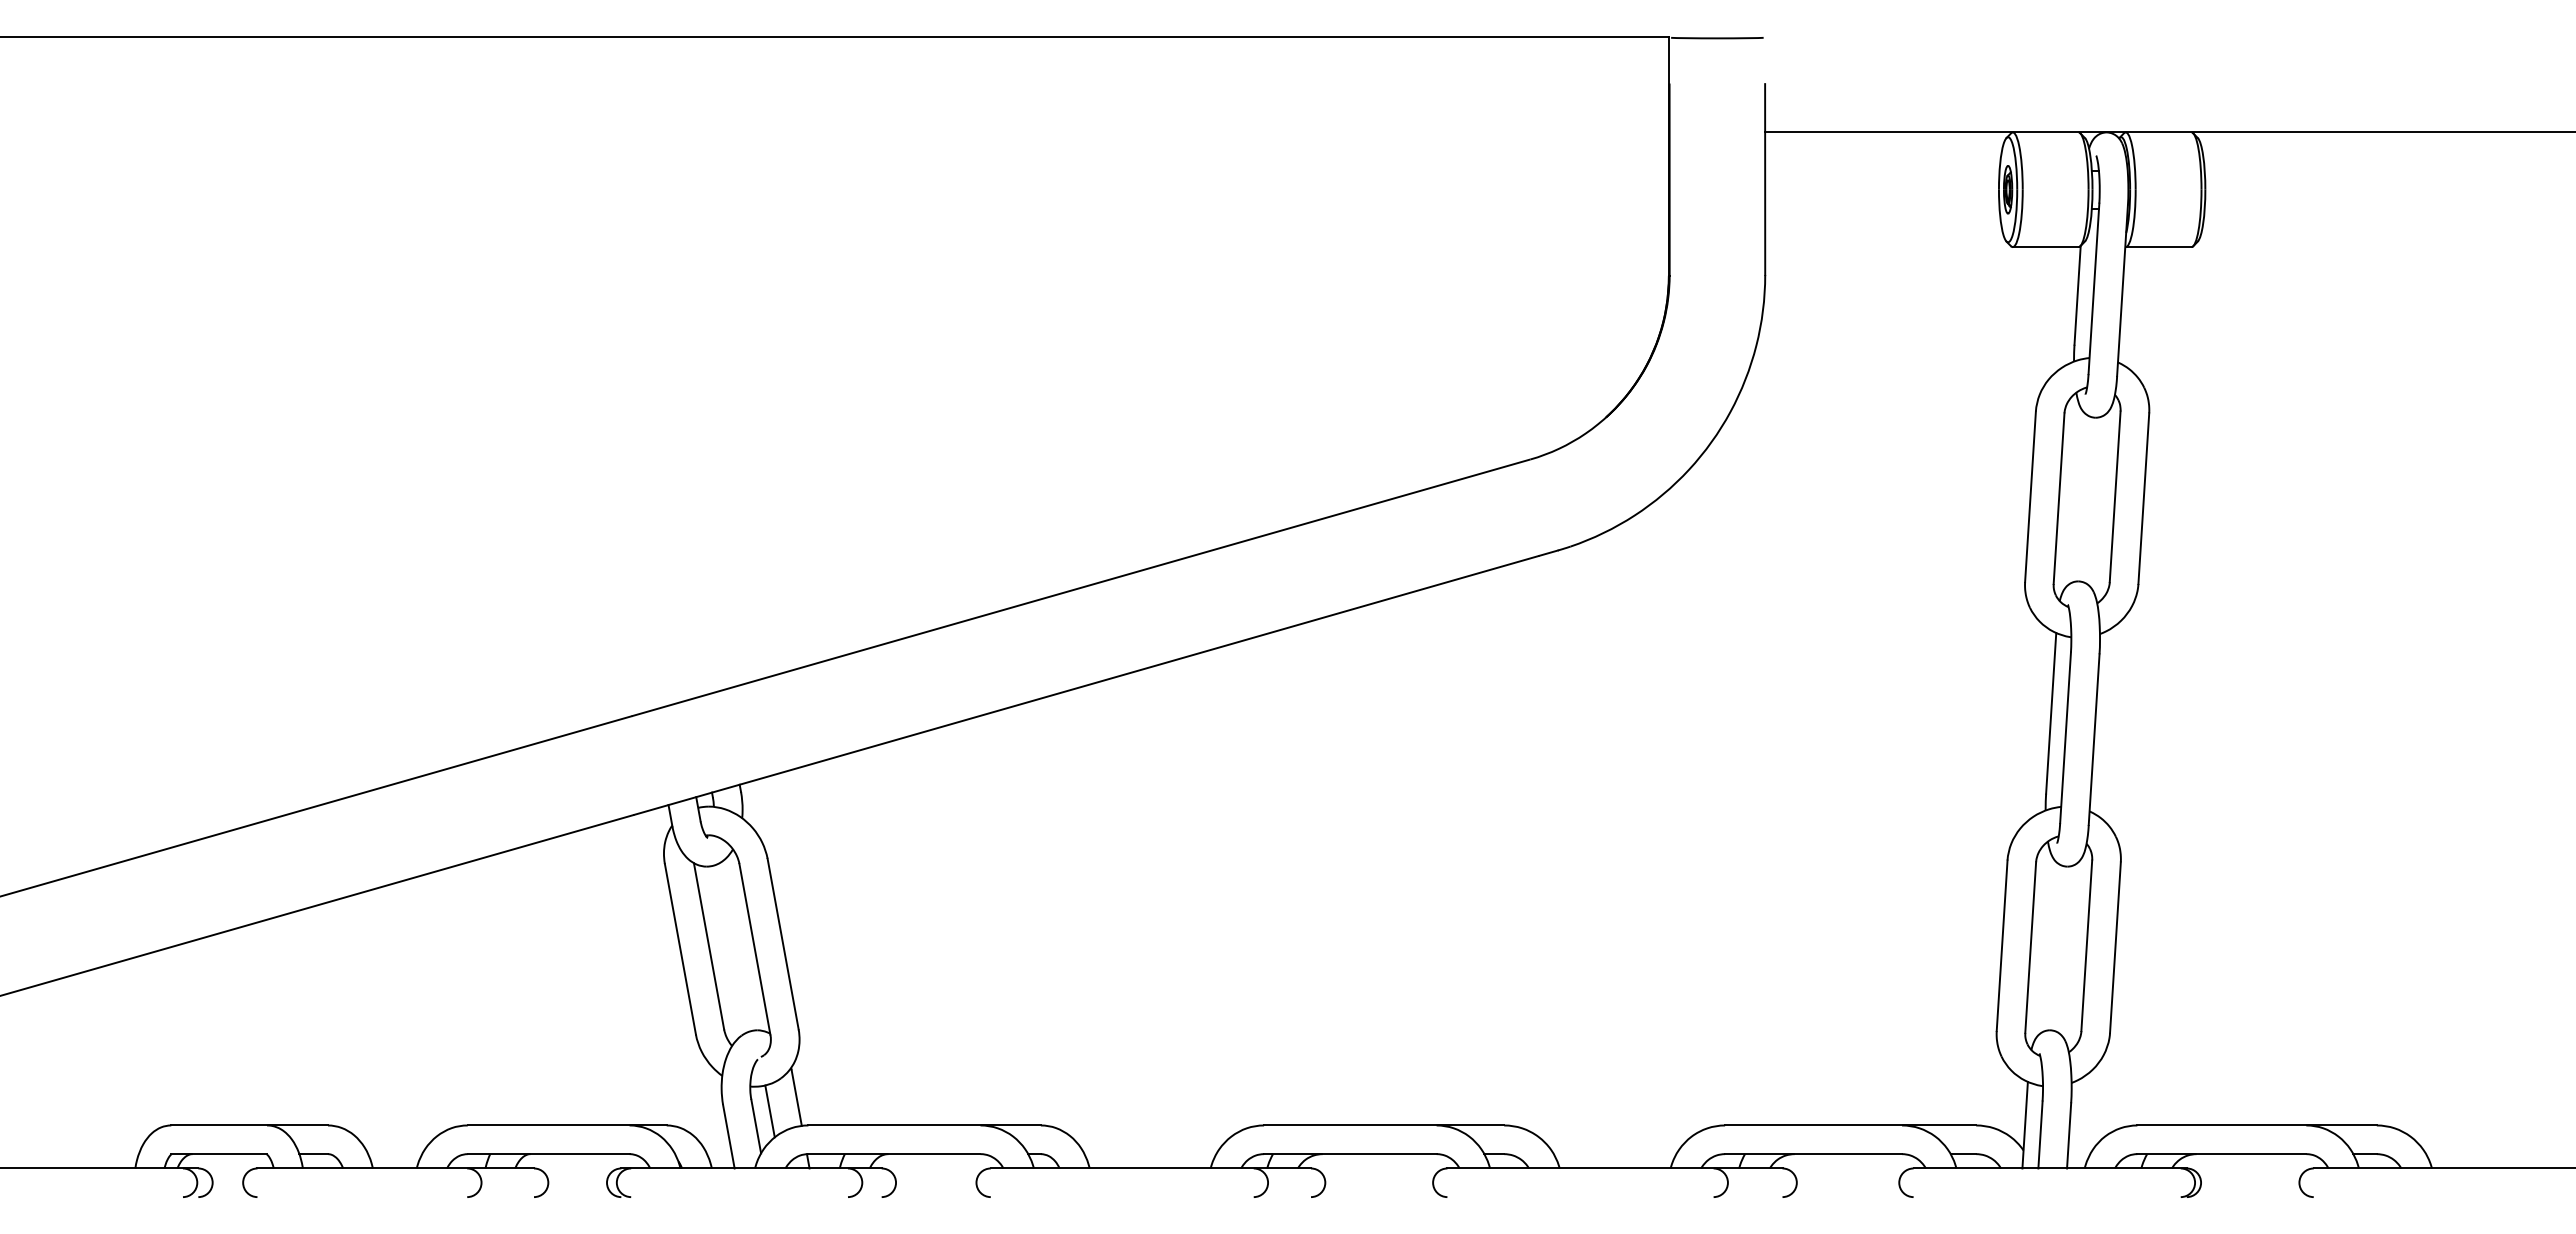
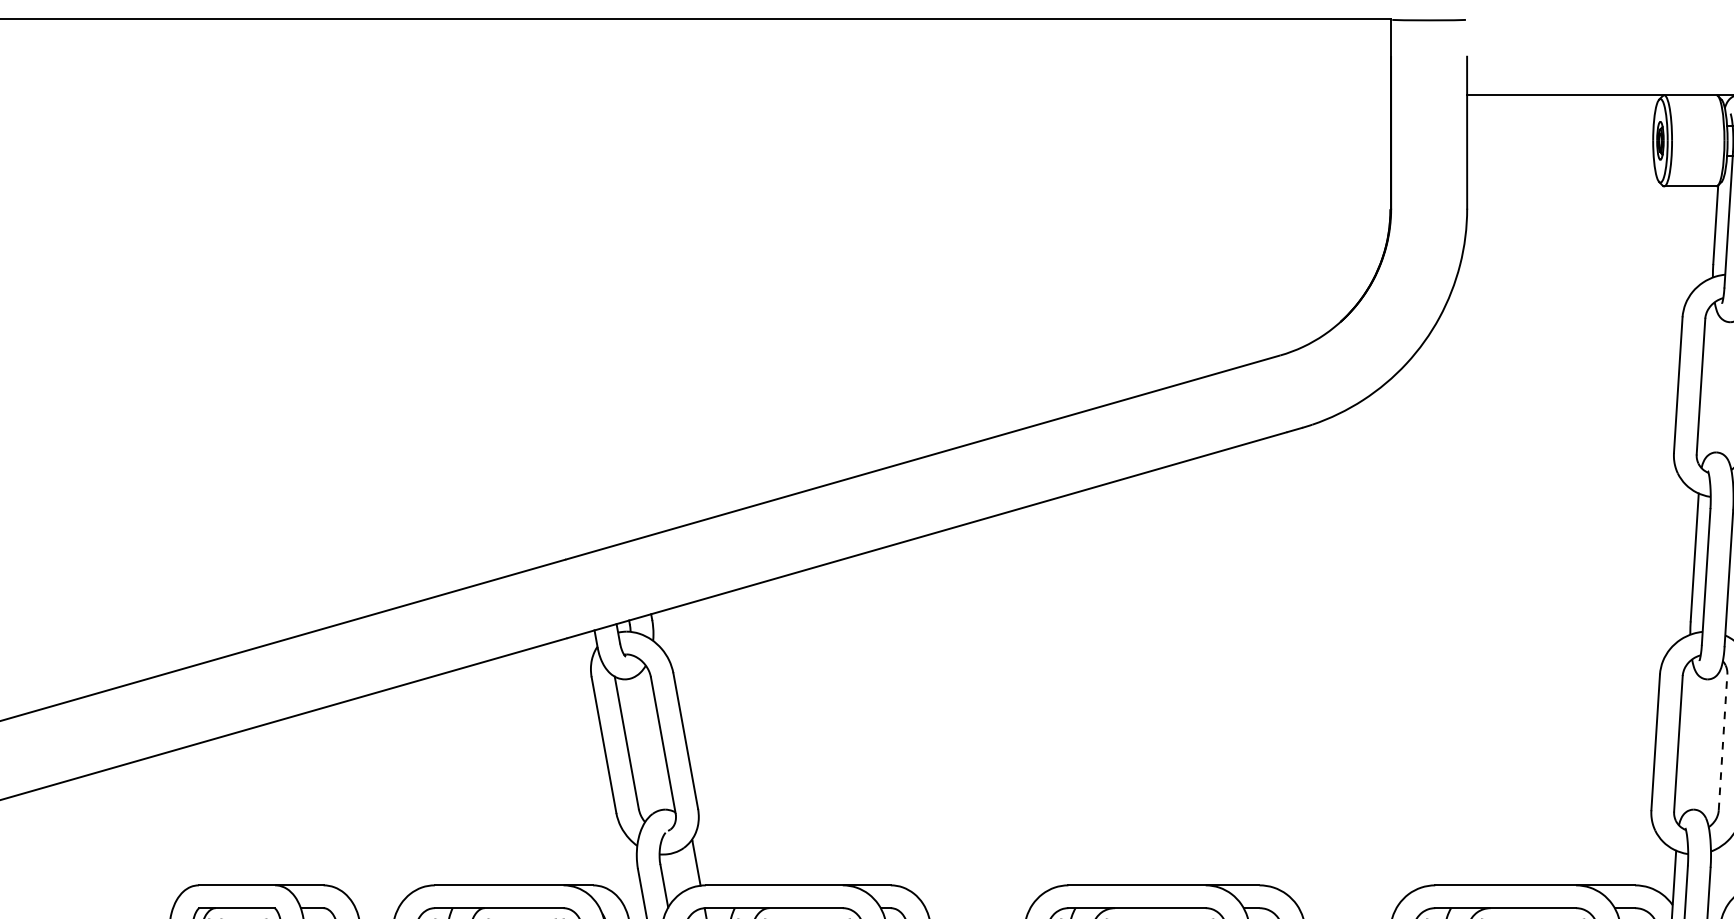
line: (2086, 945) -> (1722, 742), solid -> dashed
line: (769, 1111) -> (674, 874), removed

